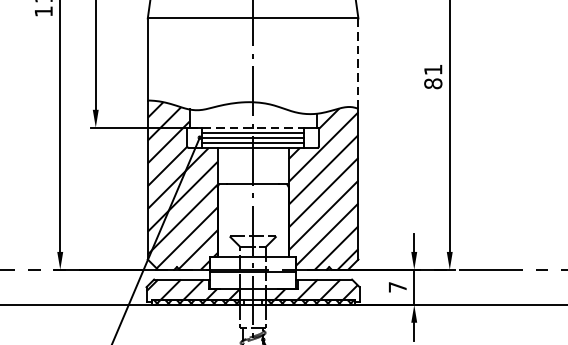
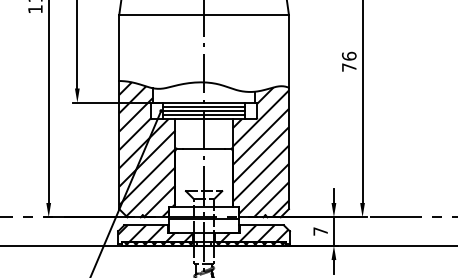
line: (357, 62) -> (288, 50), dashed -> solid
text: (432, 76) -> (348, 61), 81 -> 76
line: (253, 127) -> (204, 102), dashed -> solid

